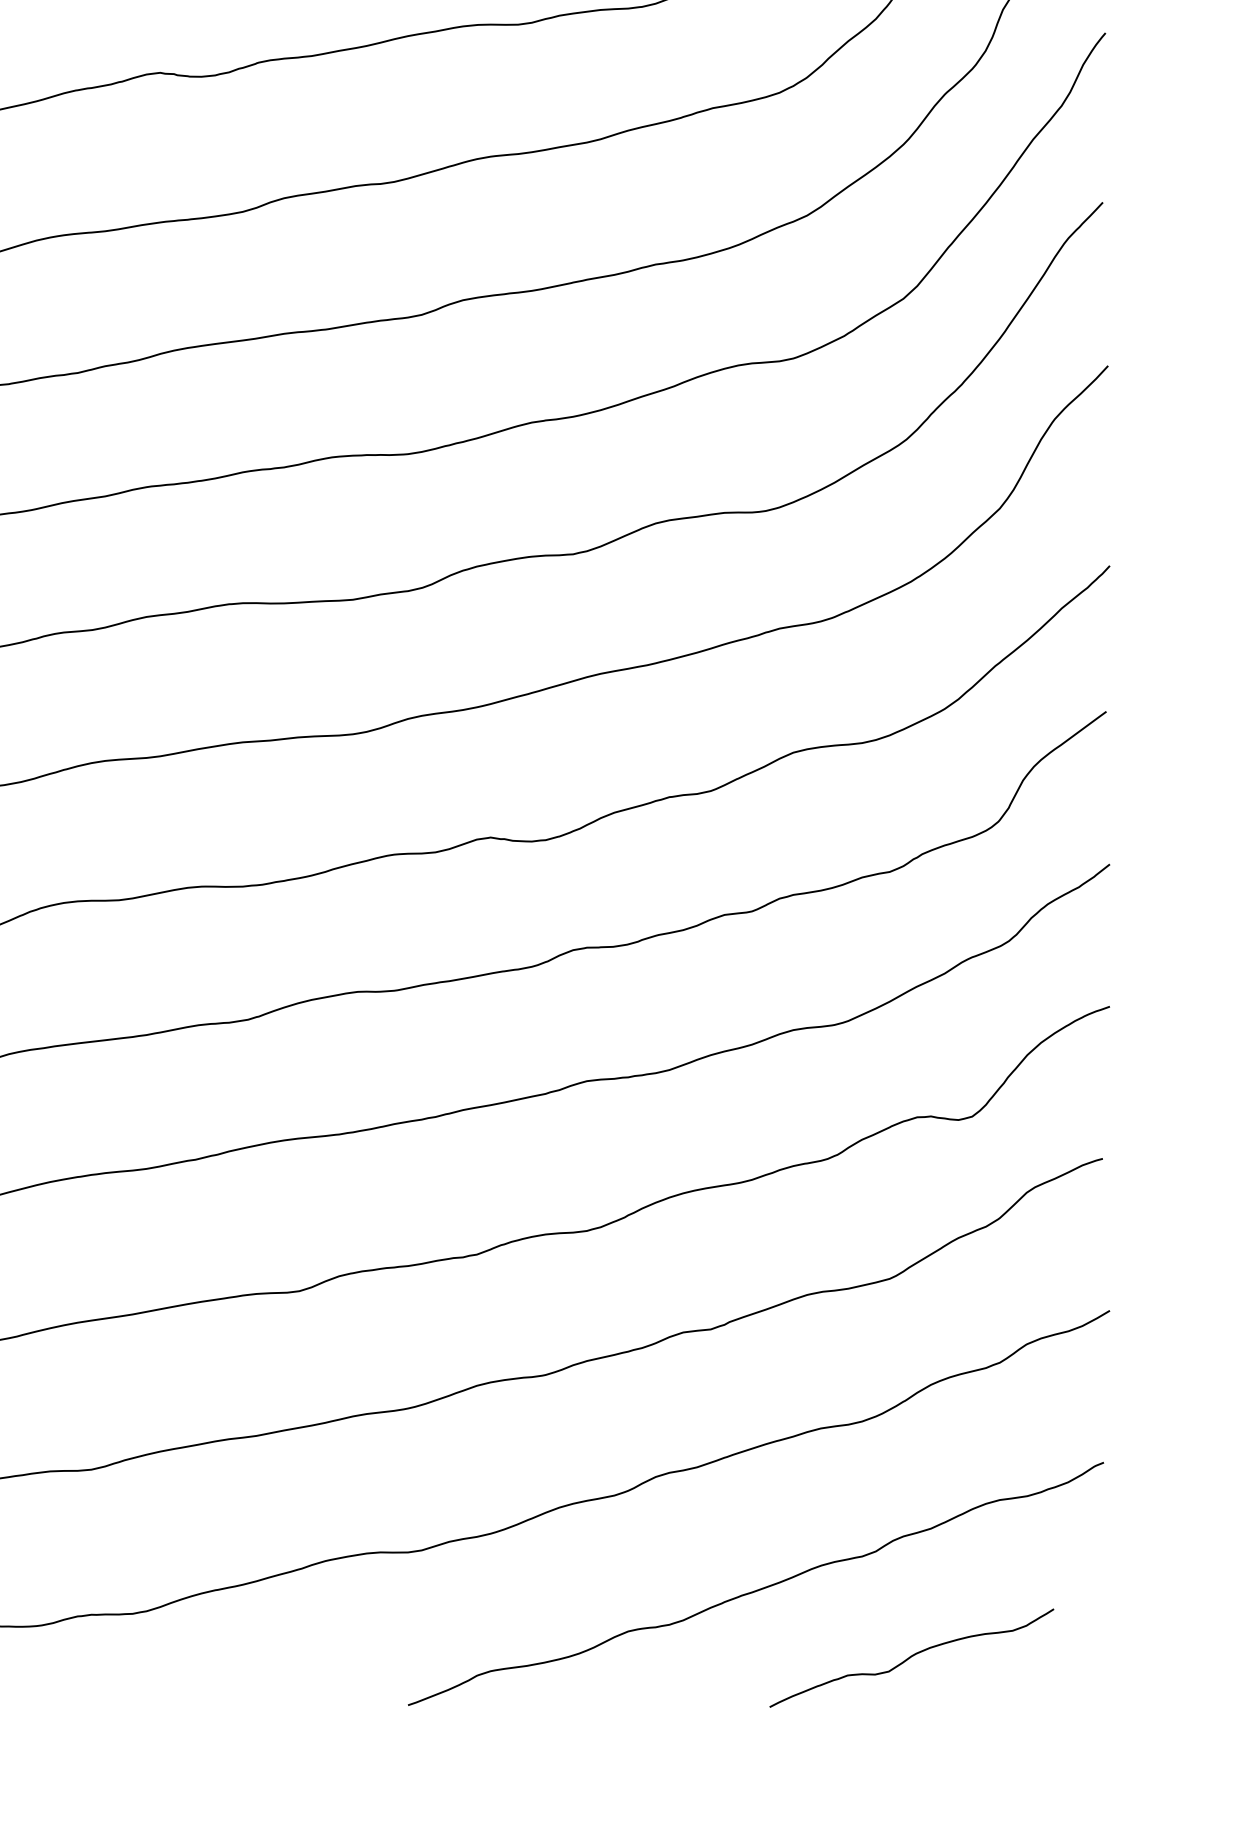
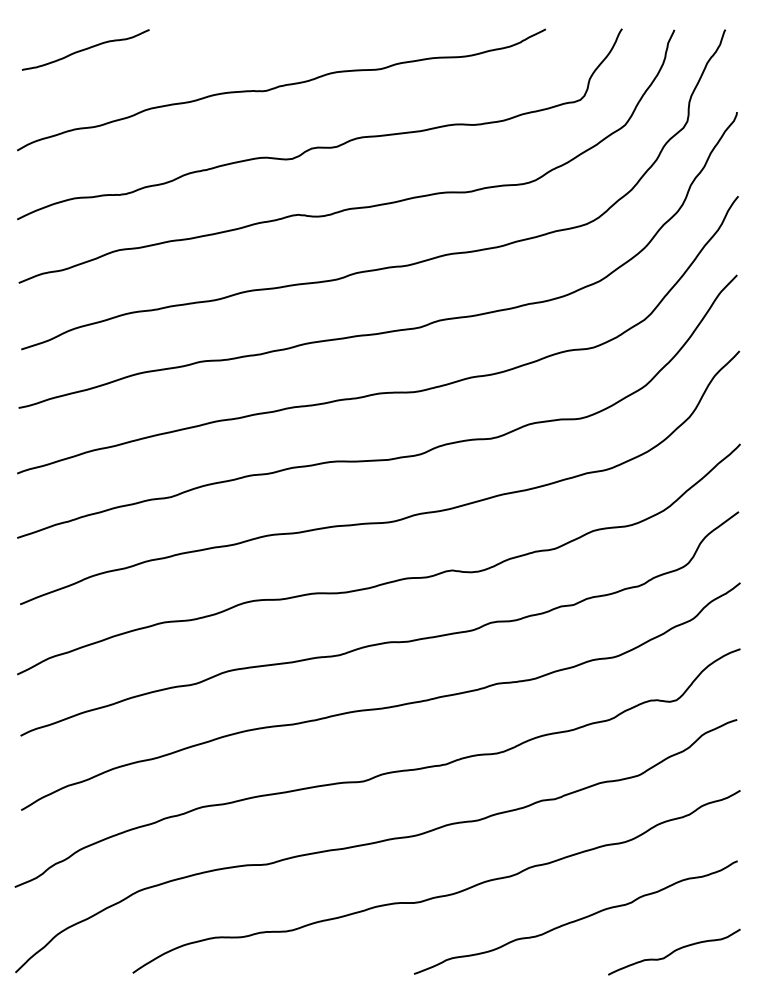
curve: (912, 1656) -> (674, 951), moved

